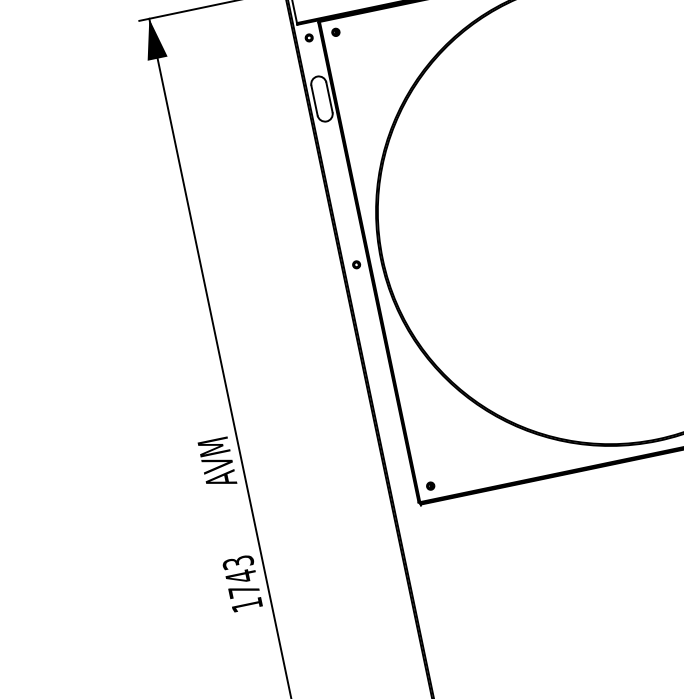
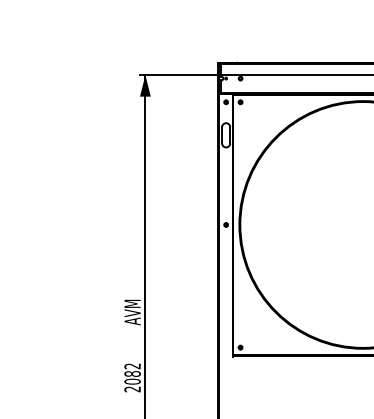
text: (242, 583) -> (132, 377), 1743 -> 2082

